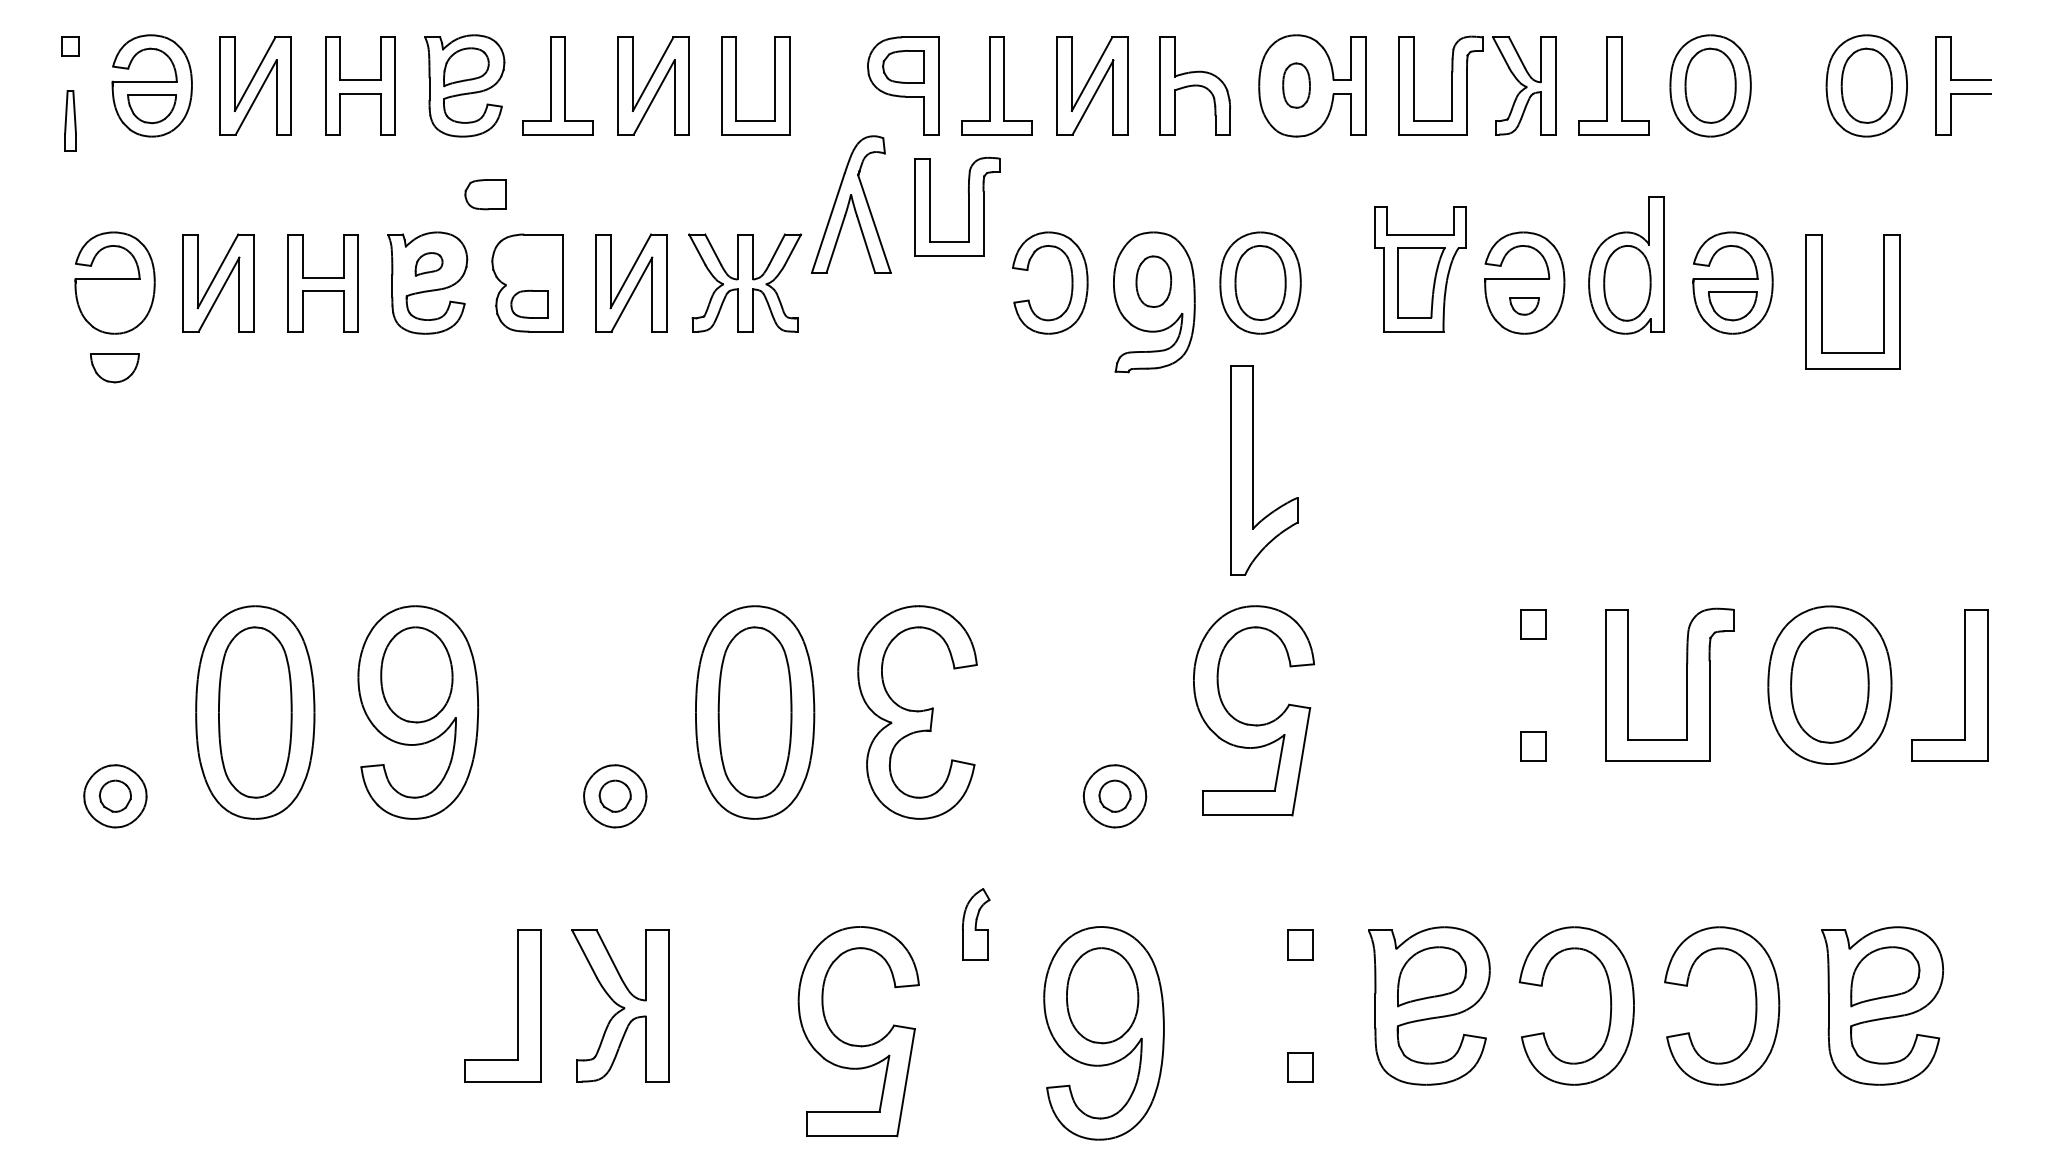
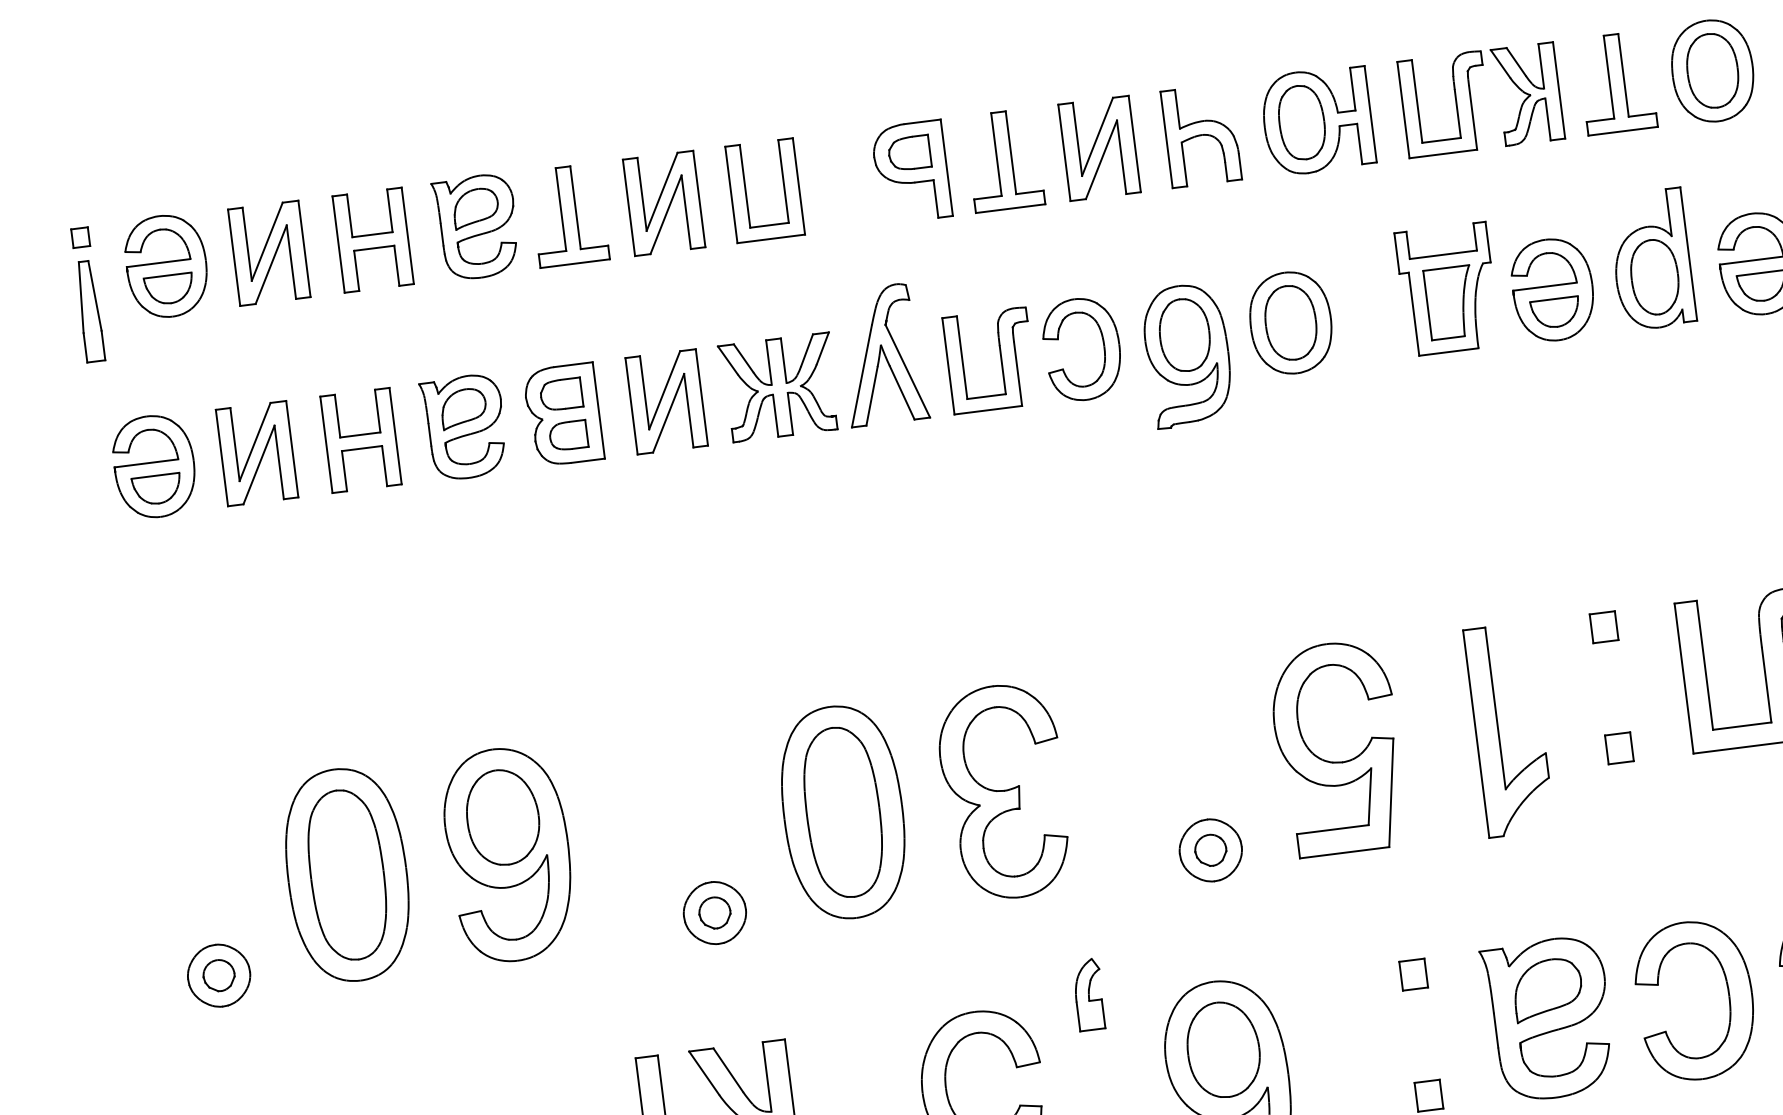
part: (1296, 85) -> (1301, 122), size x1.67
part: (70, 121) -> (89, 311), size x1.67
part: (485, 194) -> (561, 394), moved
part: (851, 204) -> (882, 354), moved
part: (968, 206) -> (1001, 359), moved
part: (428, 264) -> (463, 408), size x1.67
part: (1153, 281) -> (1184, 334), size x1.43
part: (1524, 306) -> (1555, 313), size x1.67
part: (114, 368) -> (156, 489), moved
part: (1253, 470) -> (1498, 731), moved

